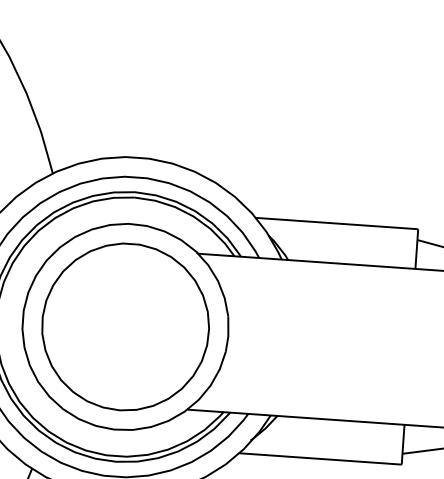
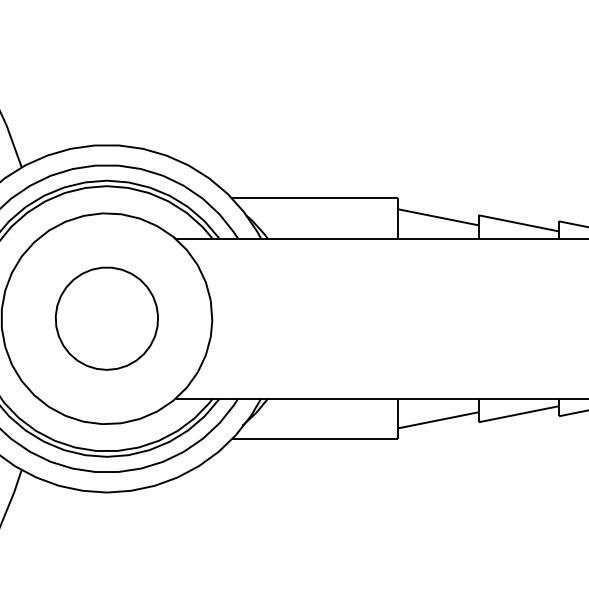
part: (125, 326) -> (106, 318), size x0.6

